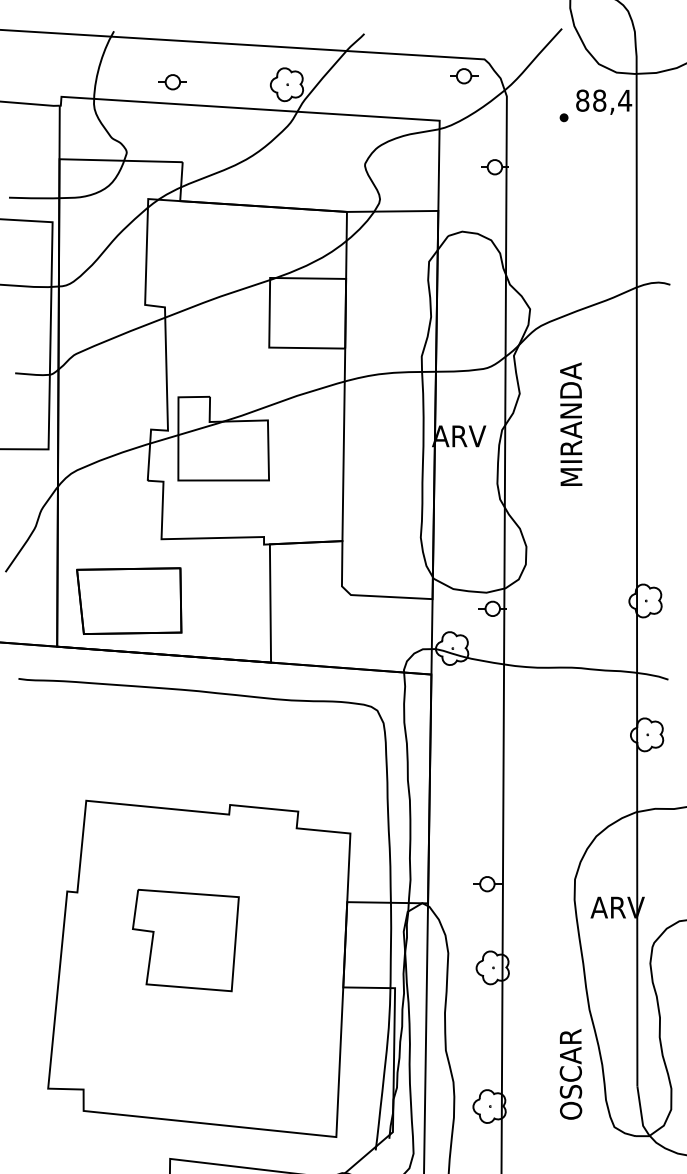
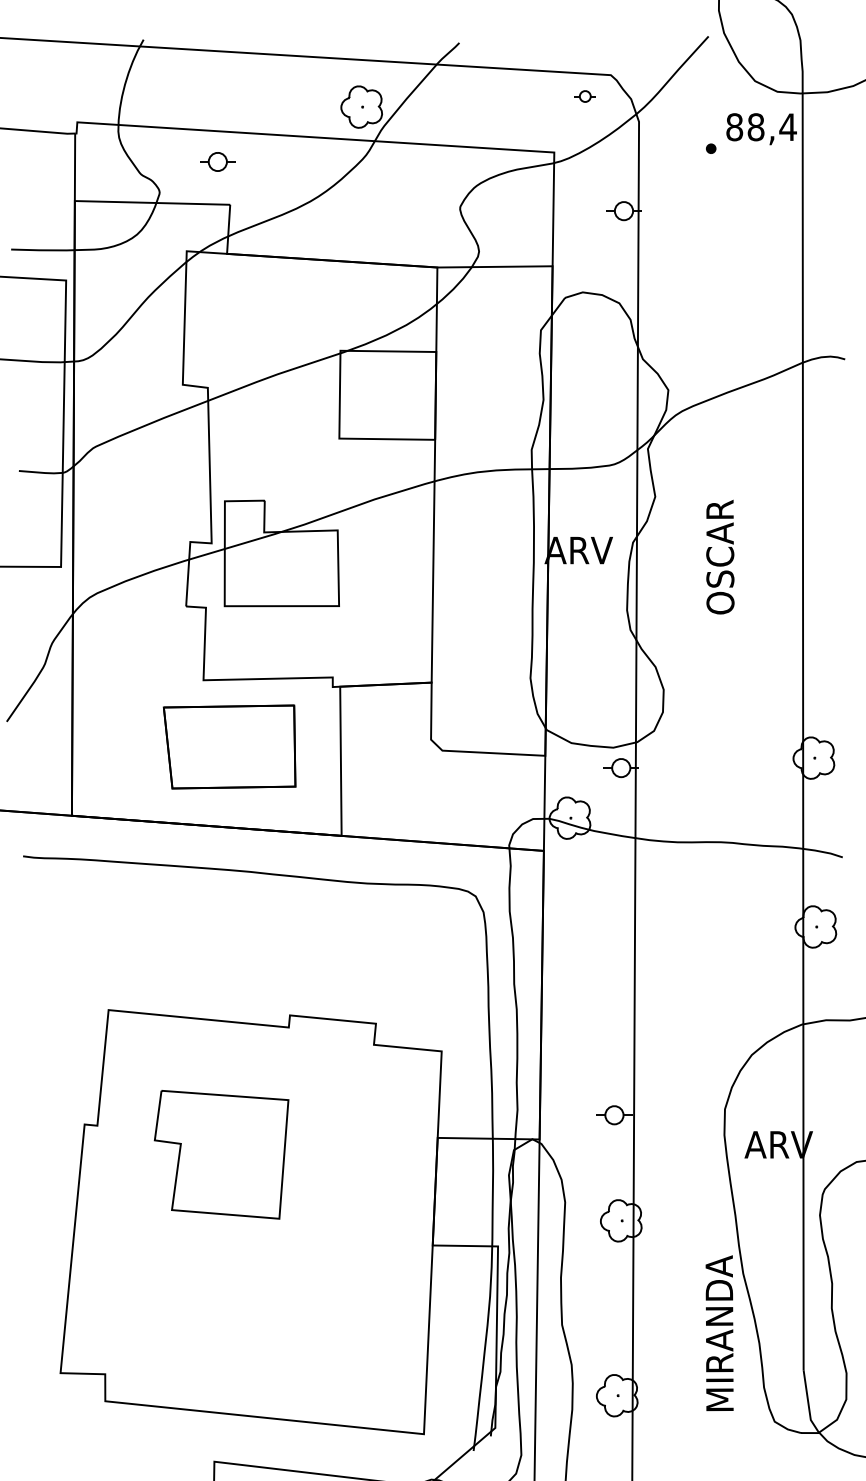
part: (464, 76) -> (585, 96), size x0.6
part: (172, 82) -> (217, 162), moved
text: (571, 424) -> (720, 535), MIRANDA -> OSCAR
part: (129, 600) -> (229, 746), moved
part: (185, 940) -> (221, 1154), moved
text: (570, 1057) -> (719, 1333), OSCAR -> MIRANDA

